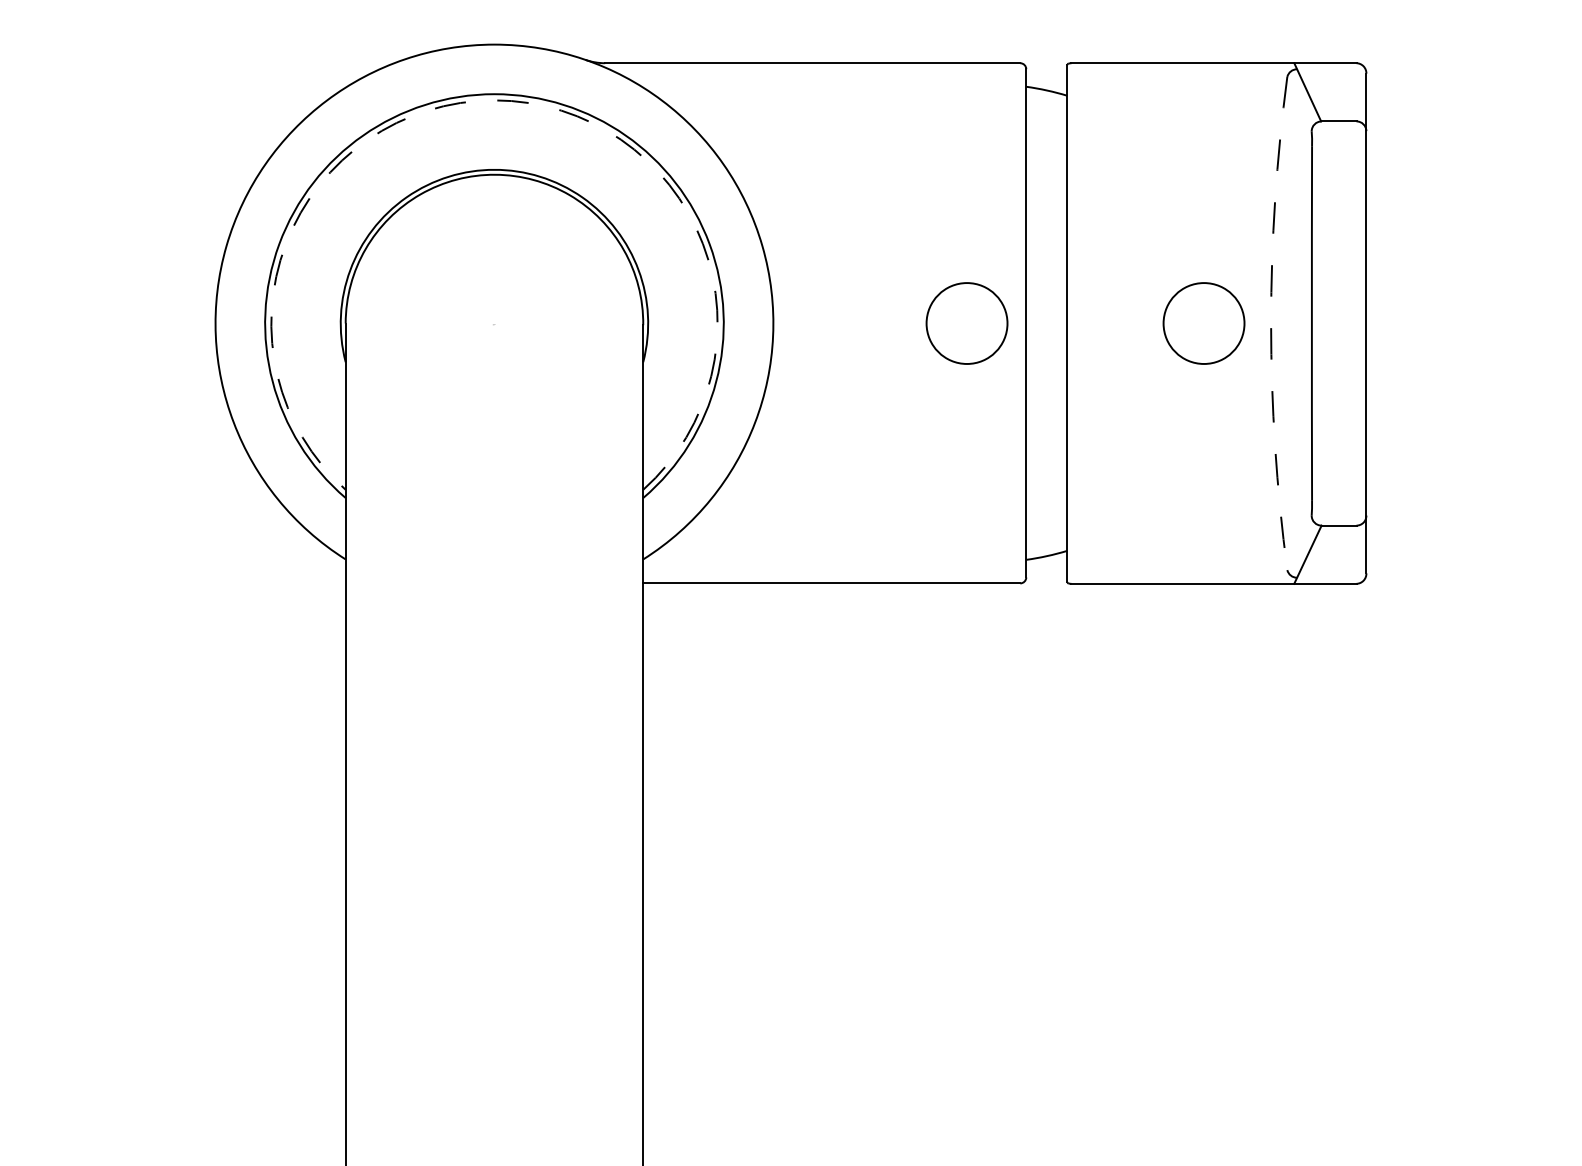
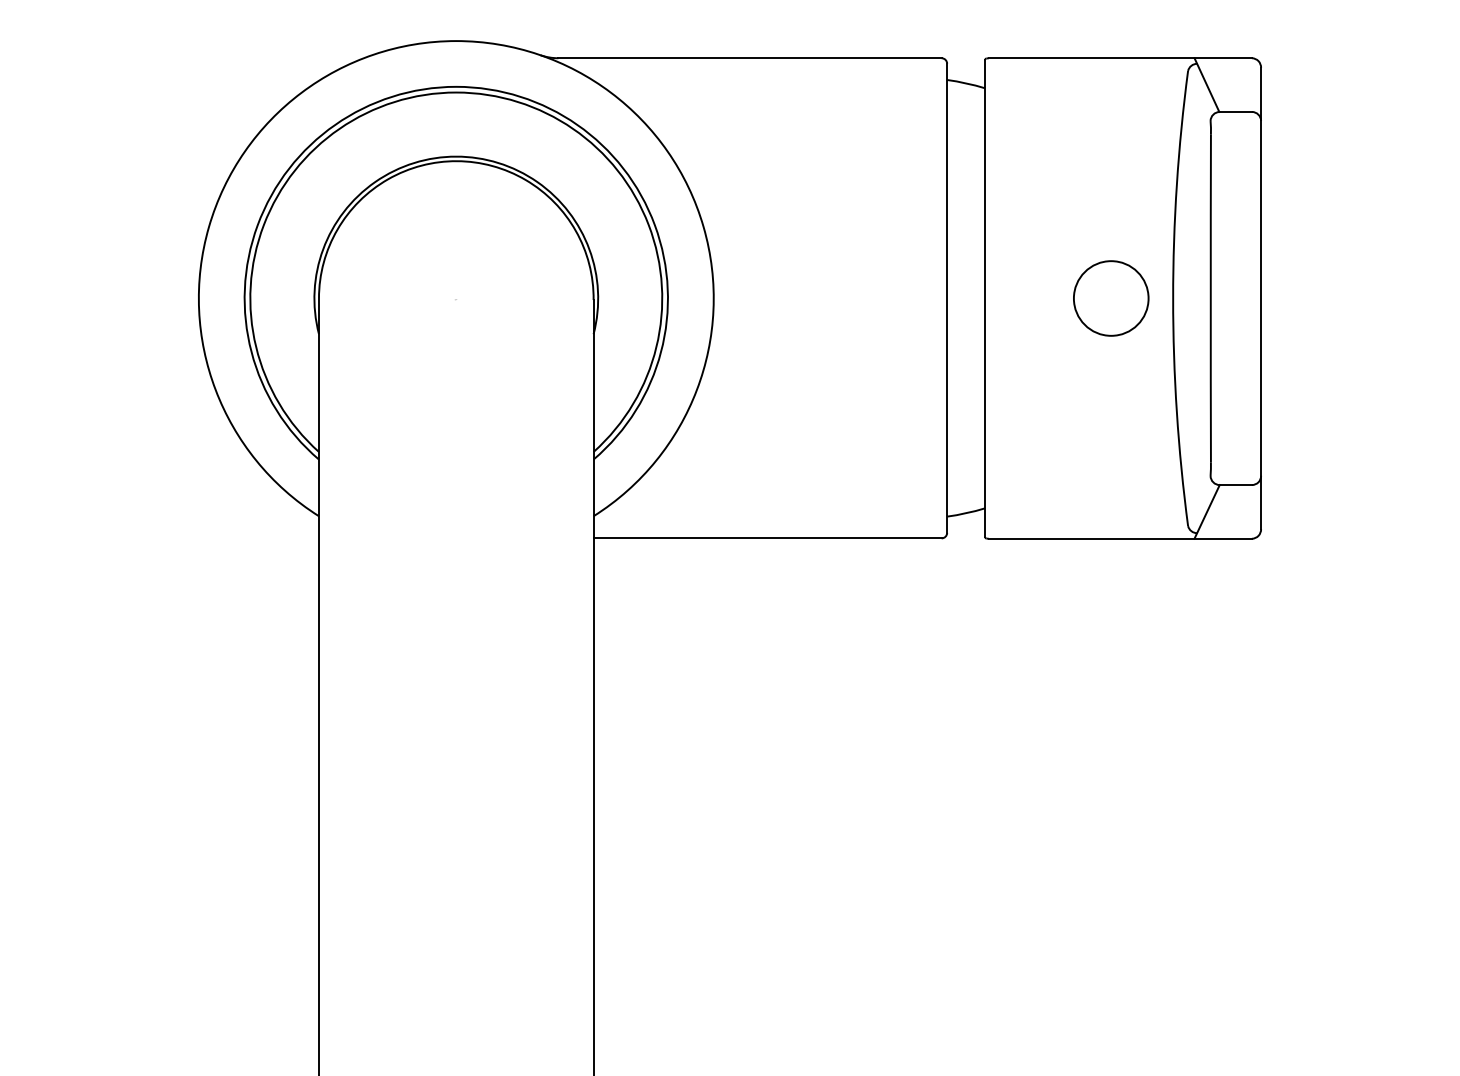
arc: (494, 100) -> (456, 92), dashed -> solid
circle: (966, 323) -> (891, 298), removed
arc: (1271, 323) -> (1173, 298), dashed -> solid

